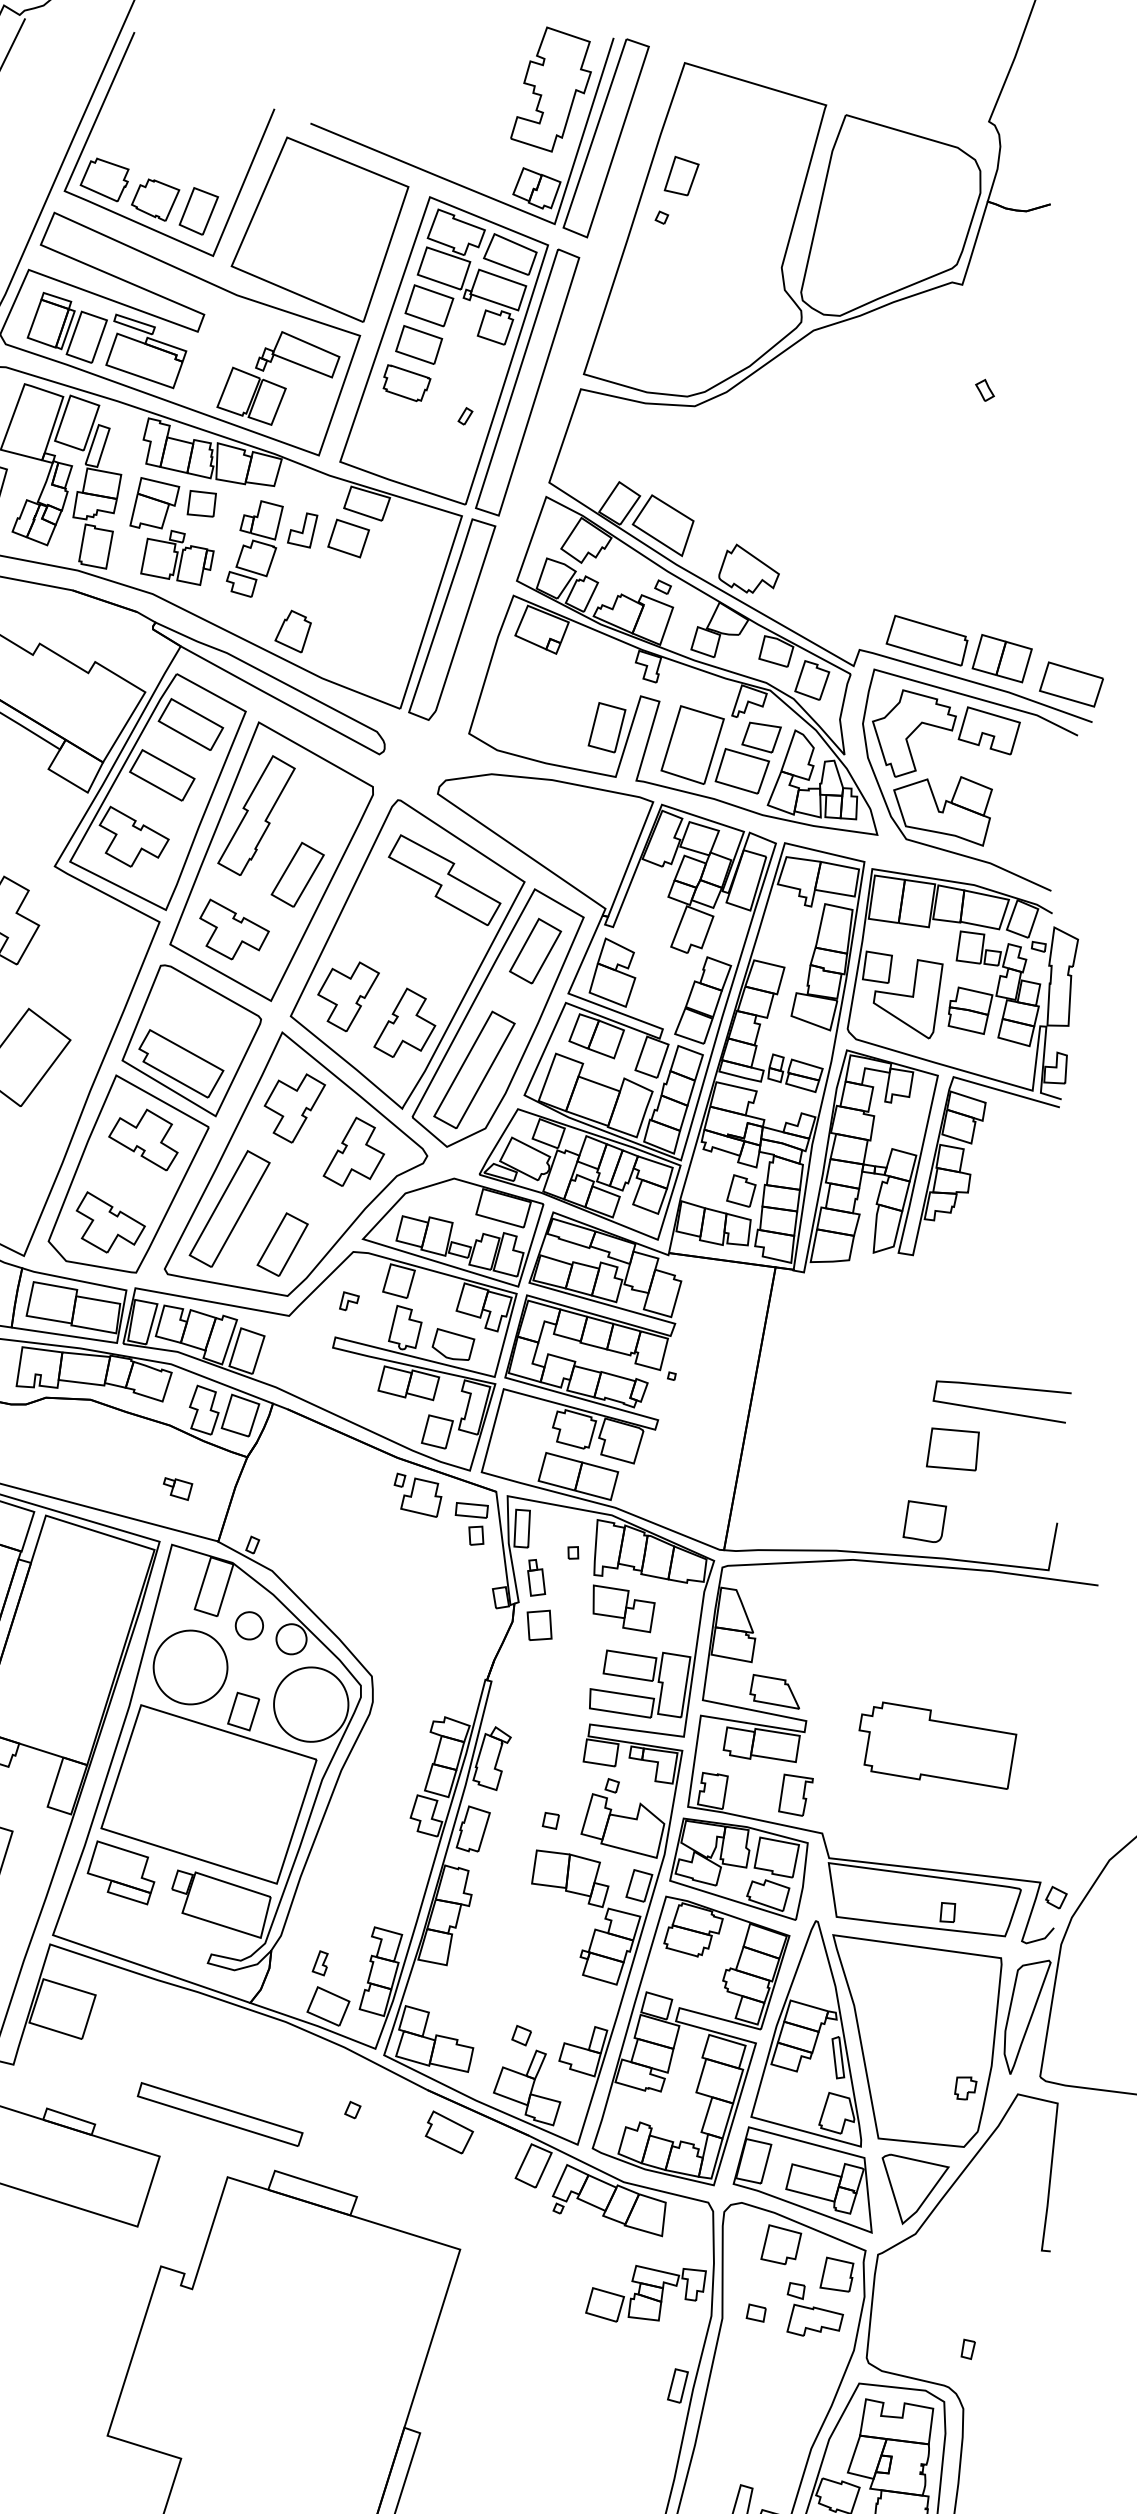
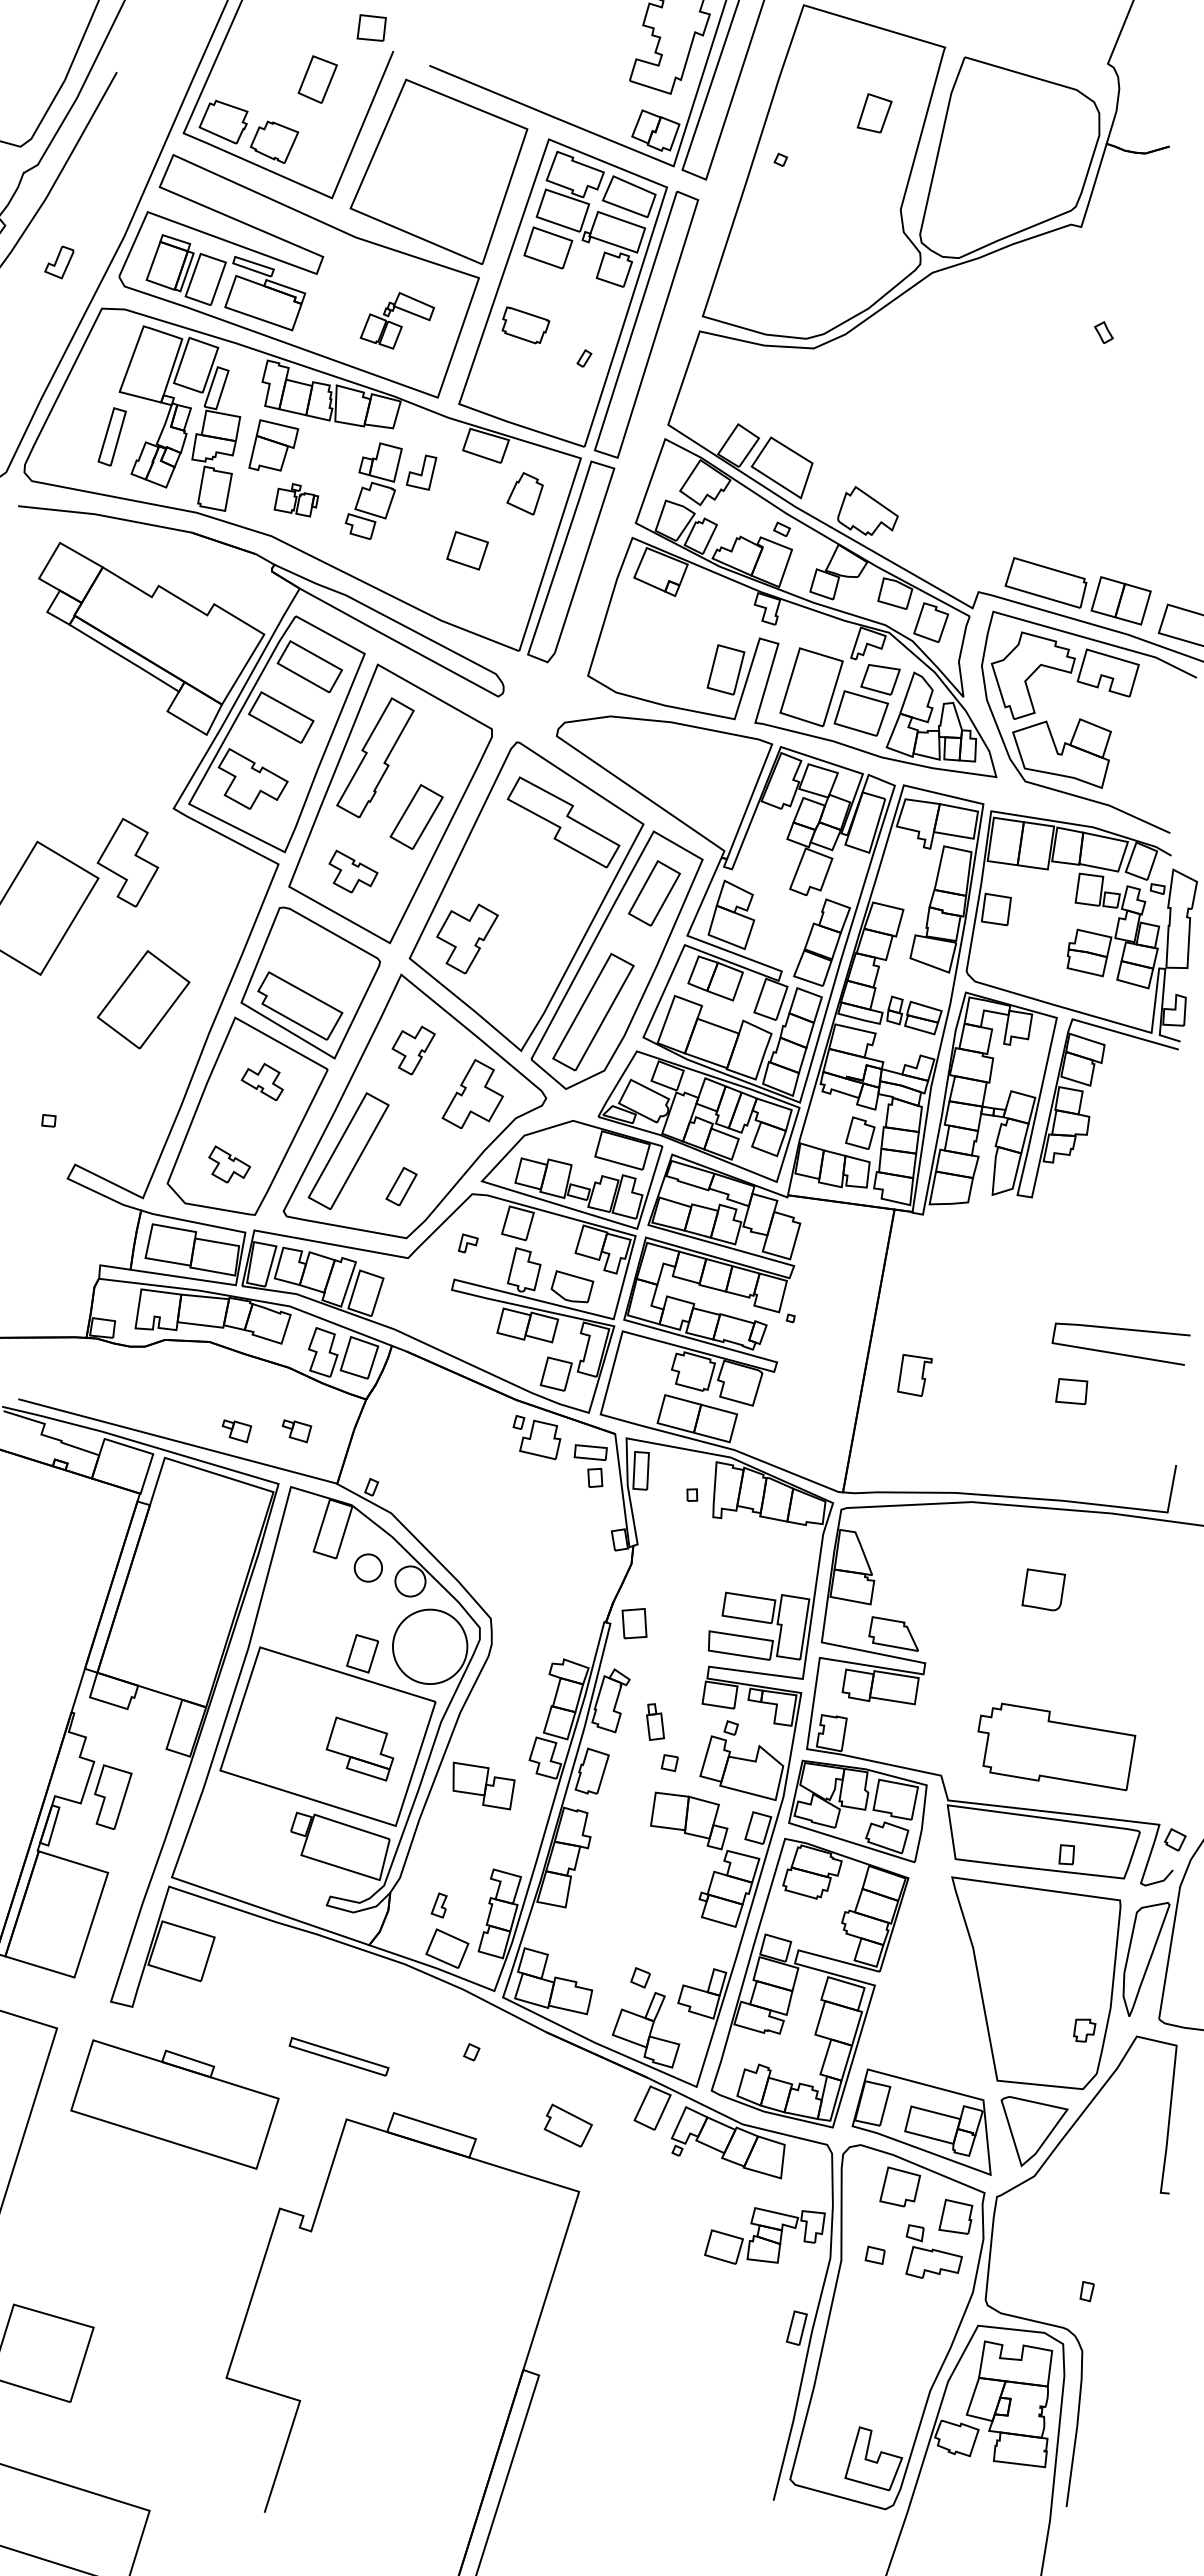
part: (681, 176) -> (874, 113), moved
part: (198, 211) -> (317, 79), moved
part: (418, 345) -> (537, 287), removed
part: (278, 378) -> (397, 320), size x0.6
part: (201, 503) -> (371, 27), moved
part: (348, 538) -> (467, 550), moved
part: (177, 558) -> (296, 500), size x0.6
part: (292, 631) -> (524, 493), moved
part: (234, 929) -> (353, 871), size x0.7
part: (907, 999) -> (1026, 941), removed
part: (404, 1022) -> (523, 964), removed
part: (294, 1108) -> (413, 1050), size x0.7
part: (143, 1139) -> (262, 1081), size x0.6
part: (110, 1222) -> (229, 1164), size x0.6
part: (282, 1244) -> (401, 1186), size x0.6
part: (952, 1449) -> (1071, 1391), size x0.6
part: (117, 1489) -> (236, 1431), added
part: (924, 1521) -> (1043, 1589), moved
part: (536, 1577) -> (655, 1721), moved
part: (623, 1608) -> (483, 1785), moved
part: (539, 1625) -> (634, 1623), moved
part: (190, 1667) -> (309, 1609), removed
part: (937, 1745) -> (1056, 1746), moved
part: (795, 1795) -> (914, 1375), moved
part: (120, 1872) -> (359, 1748), moved
part: (805, 2033) -> (924, 1975), removed
part: (219, 2114) -> (338, 2056), size x0.6
part: (448, 2132) -> (567, 2125), moved

